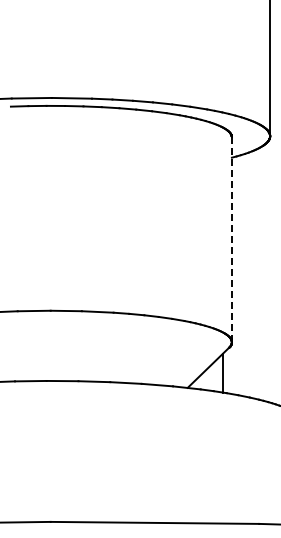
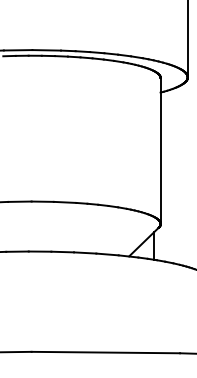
line: (231, 240) -> (160, 151), dashed -> solid

